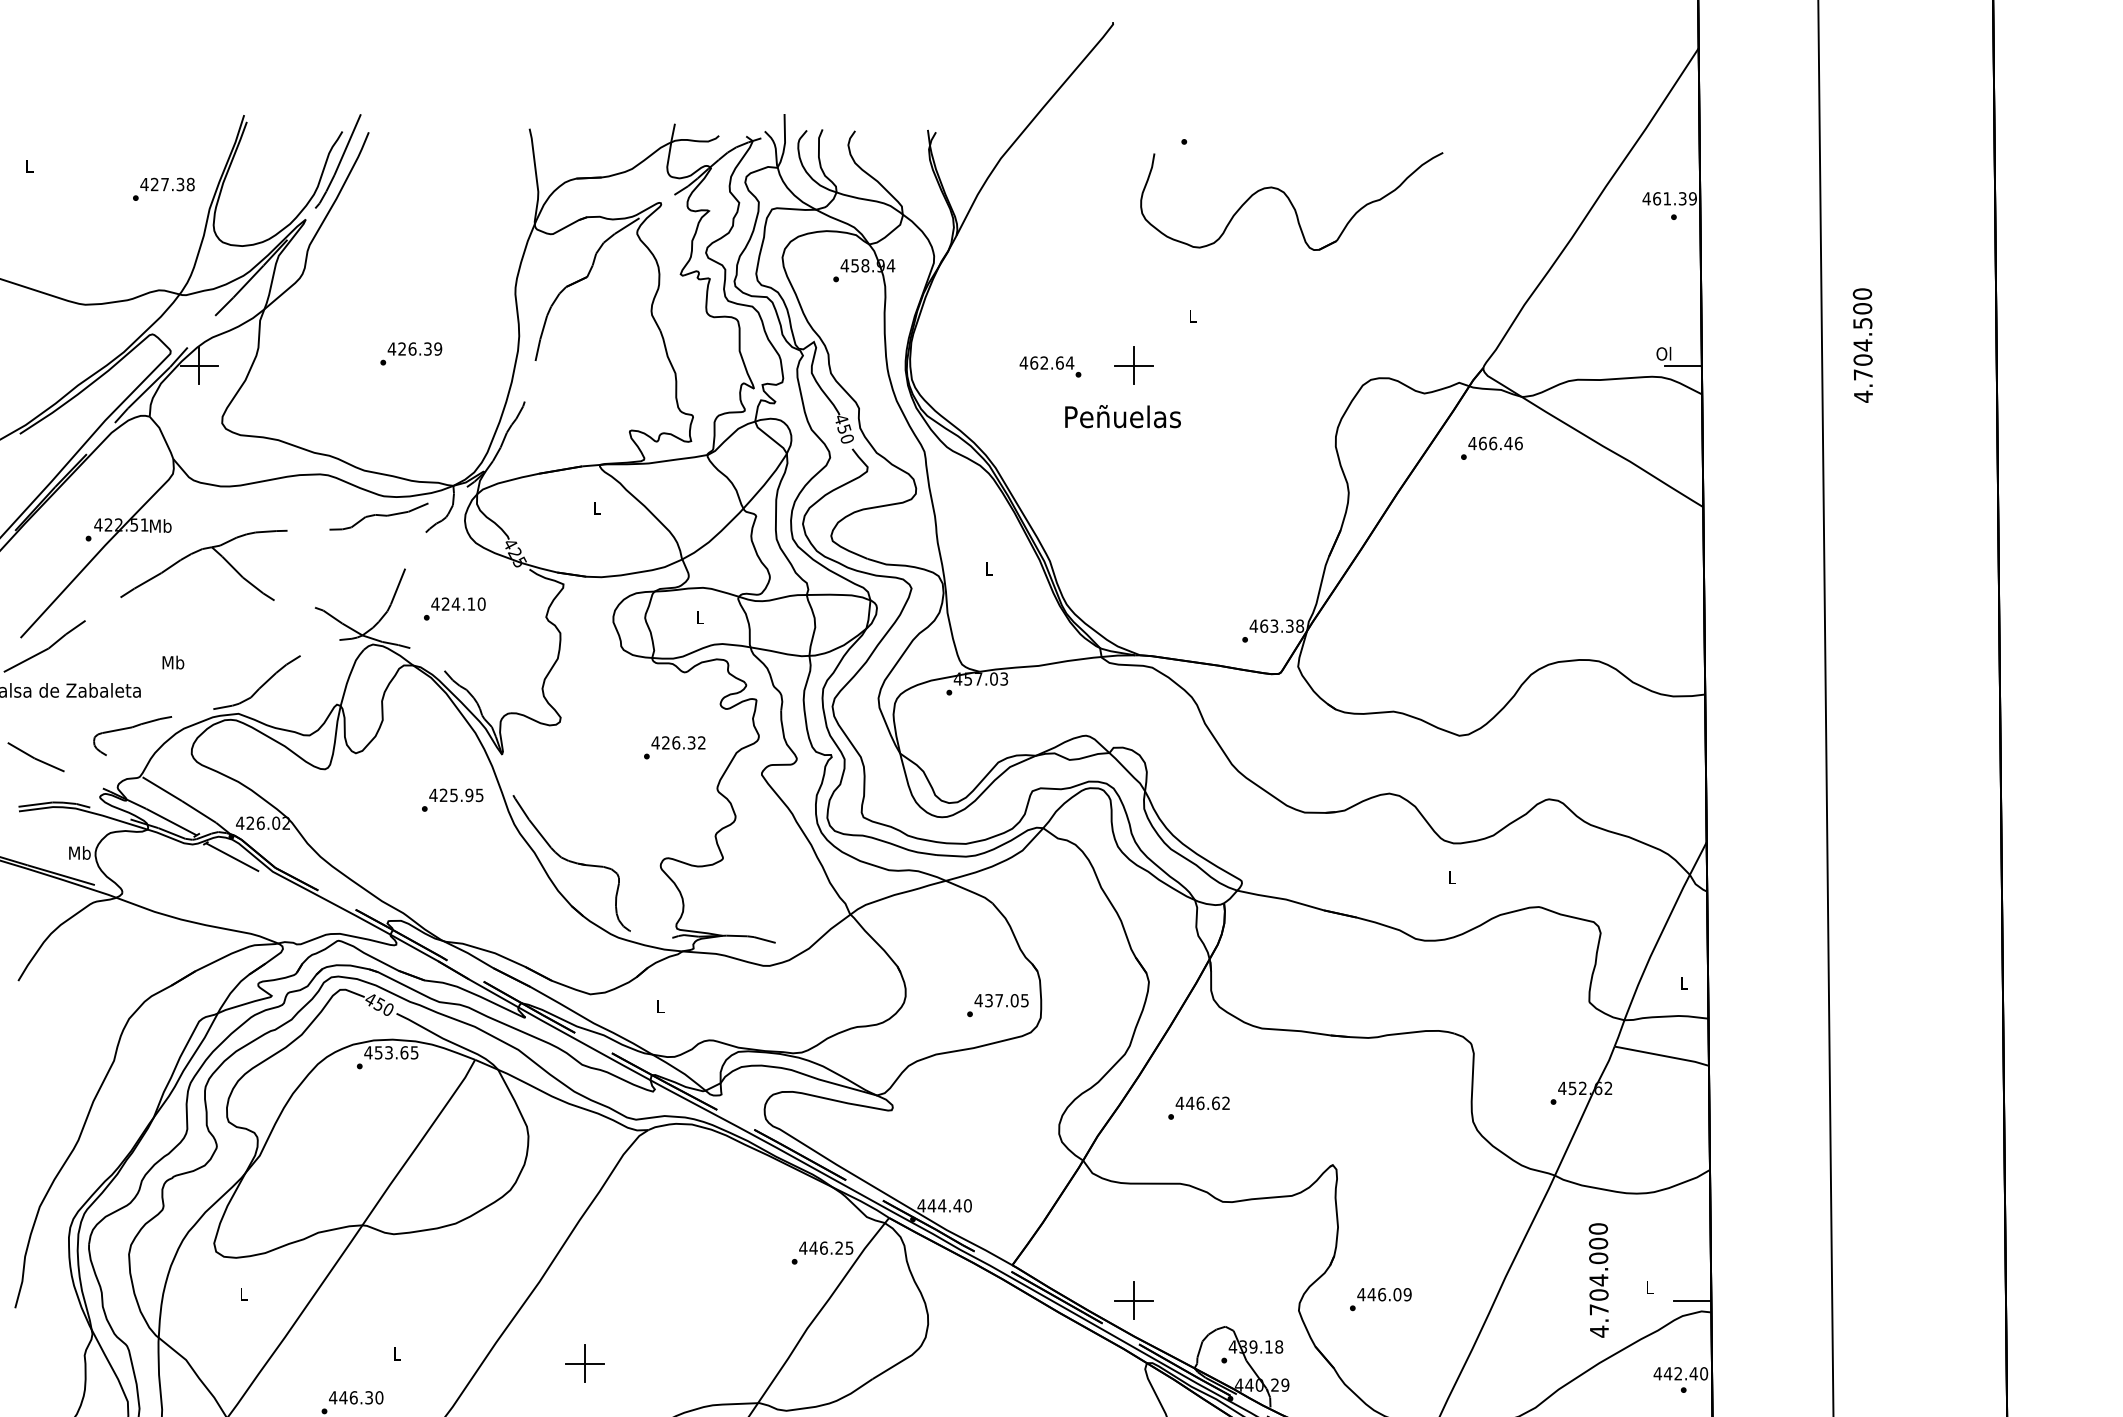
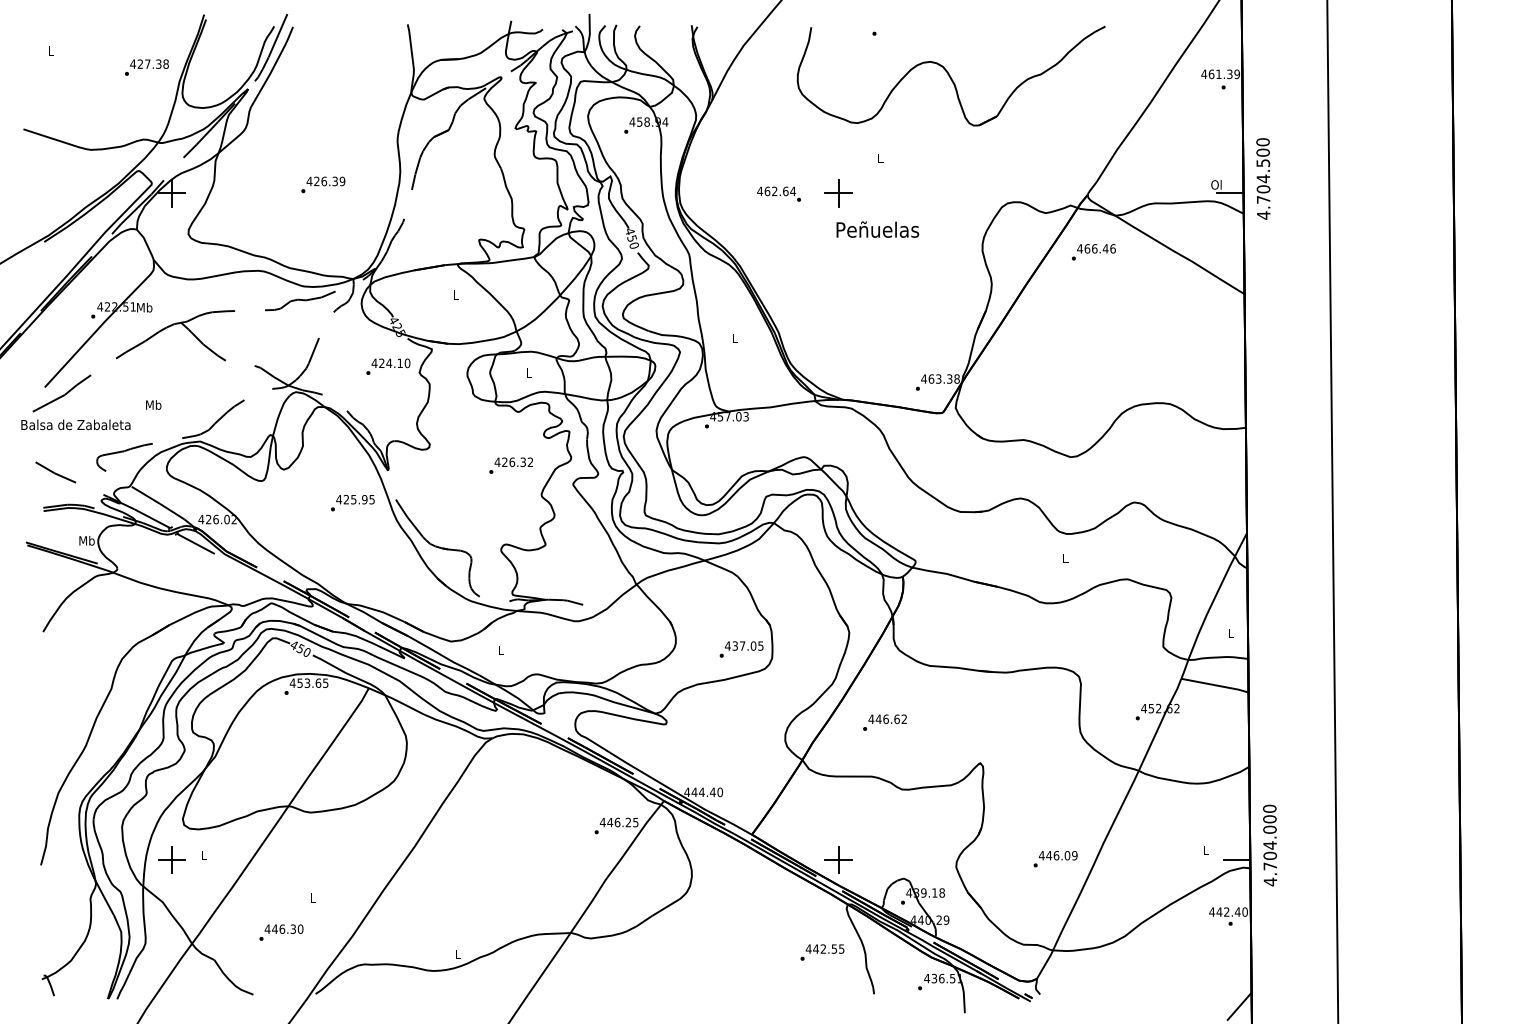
part: (1290, 201) -> (950, 76), size x1.43
text: (1863, 344) -> (1263, 178), moved
text: (1122, 416) -> (877, 229), moved
text: (454, 608) -> (388, 366), moved
text: (1599, 1280) -> (1270, 845), moved
text: (1380, 1300) -> (1055, 859), moved
part: (584, 1363) -> (171, 859), moved

